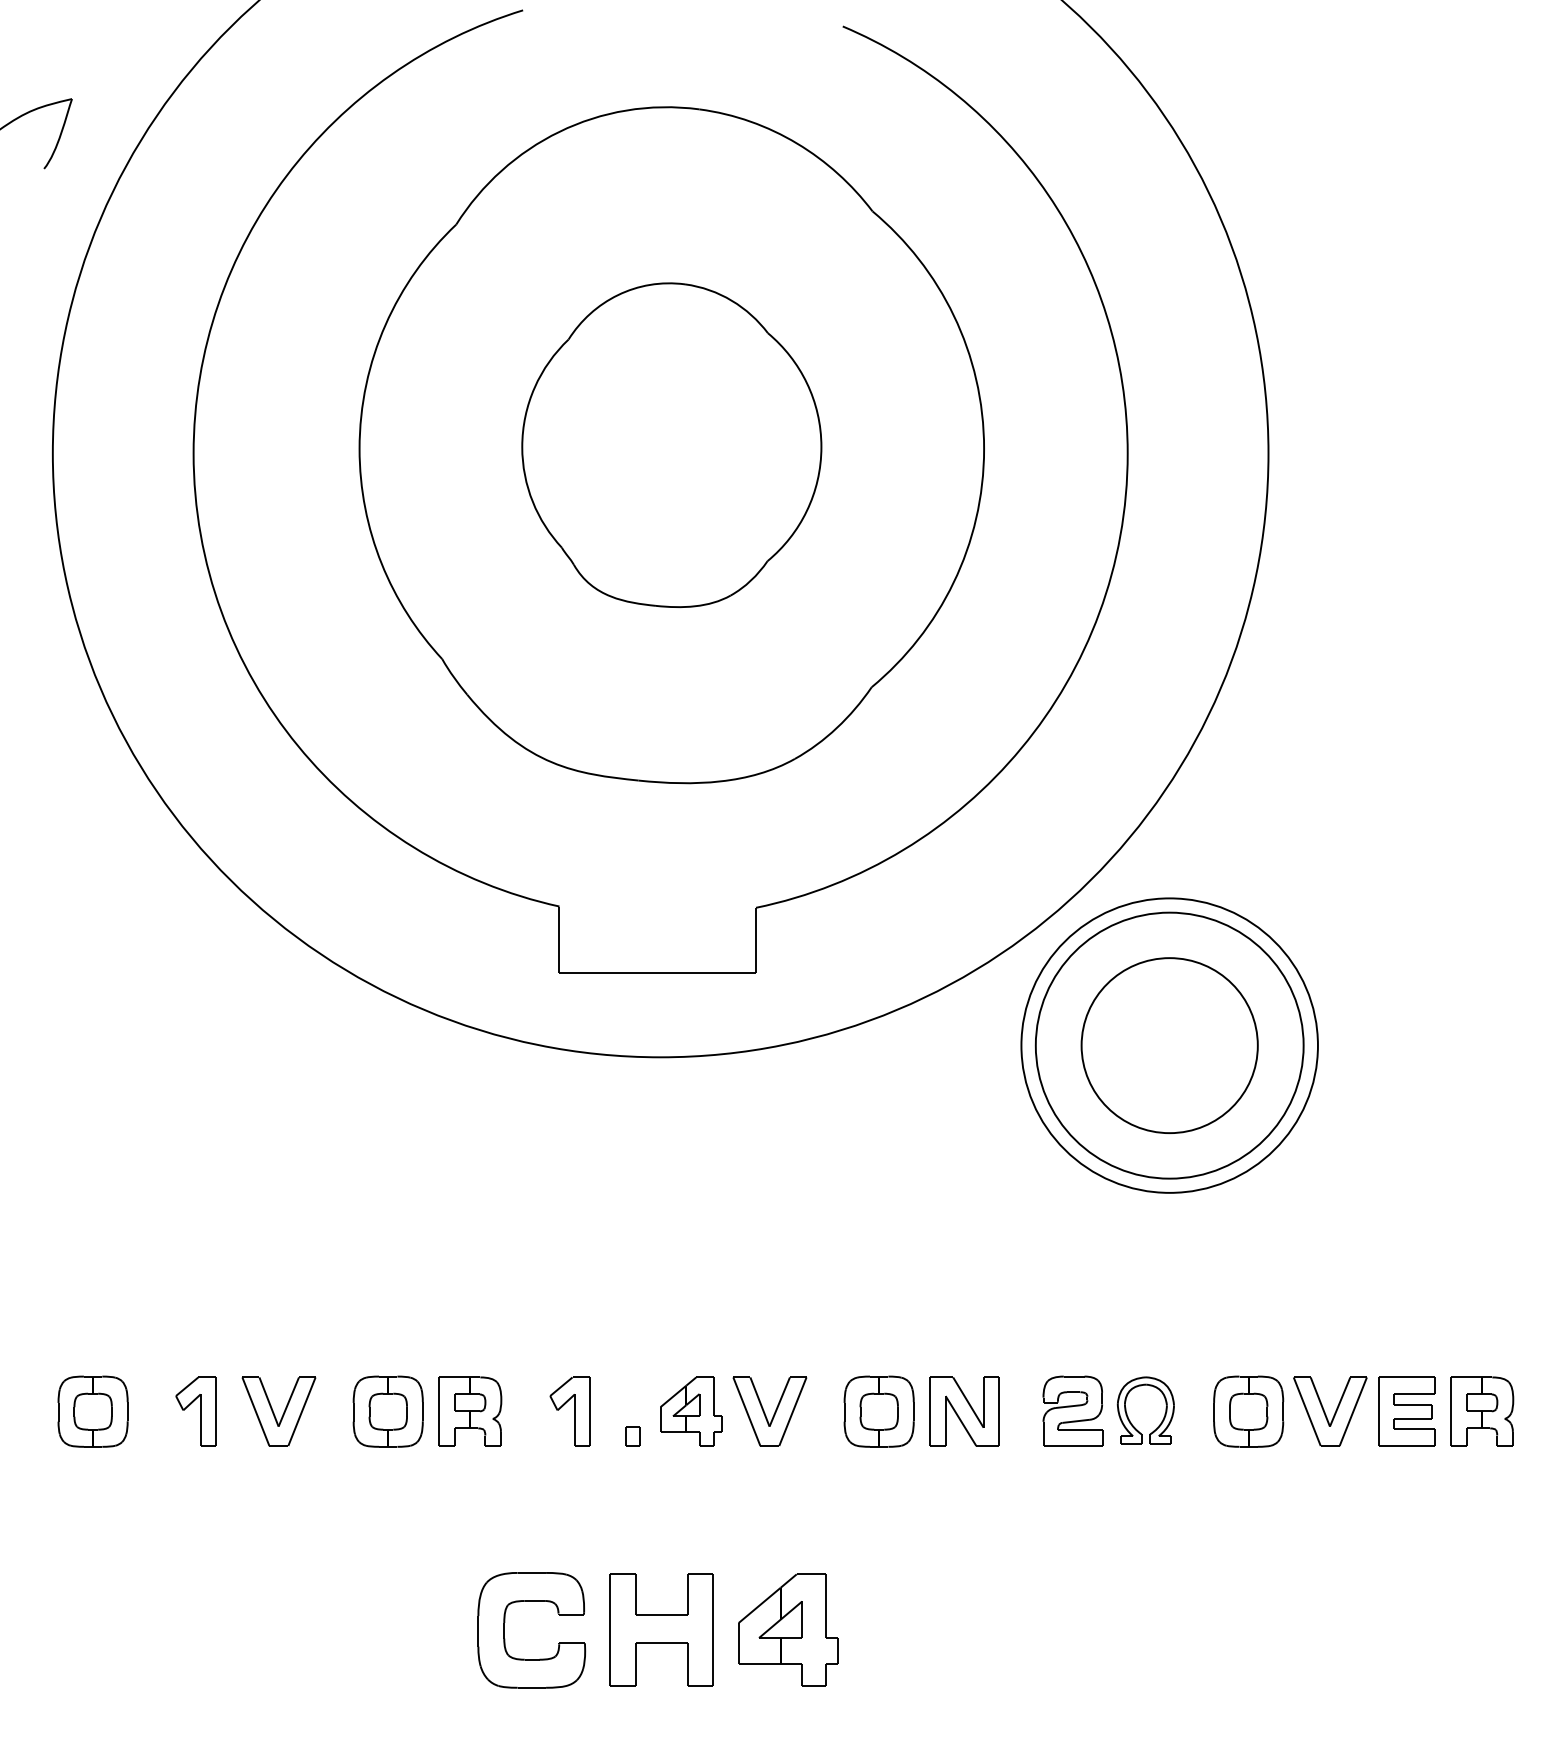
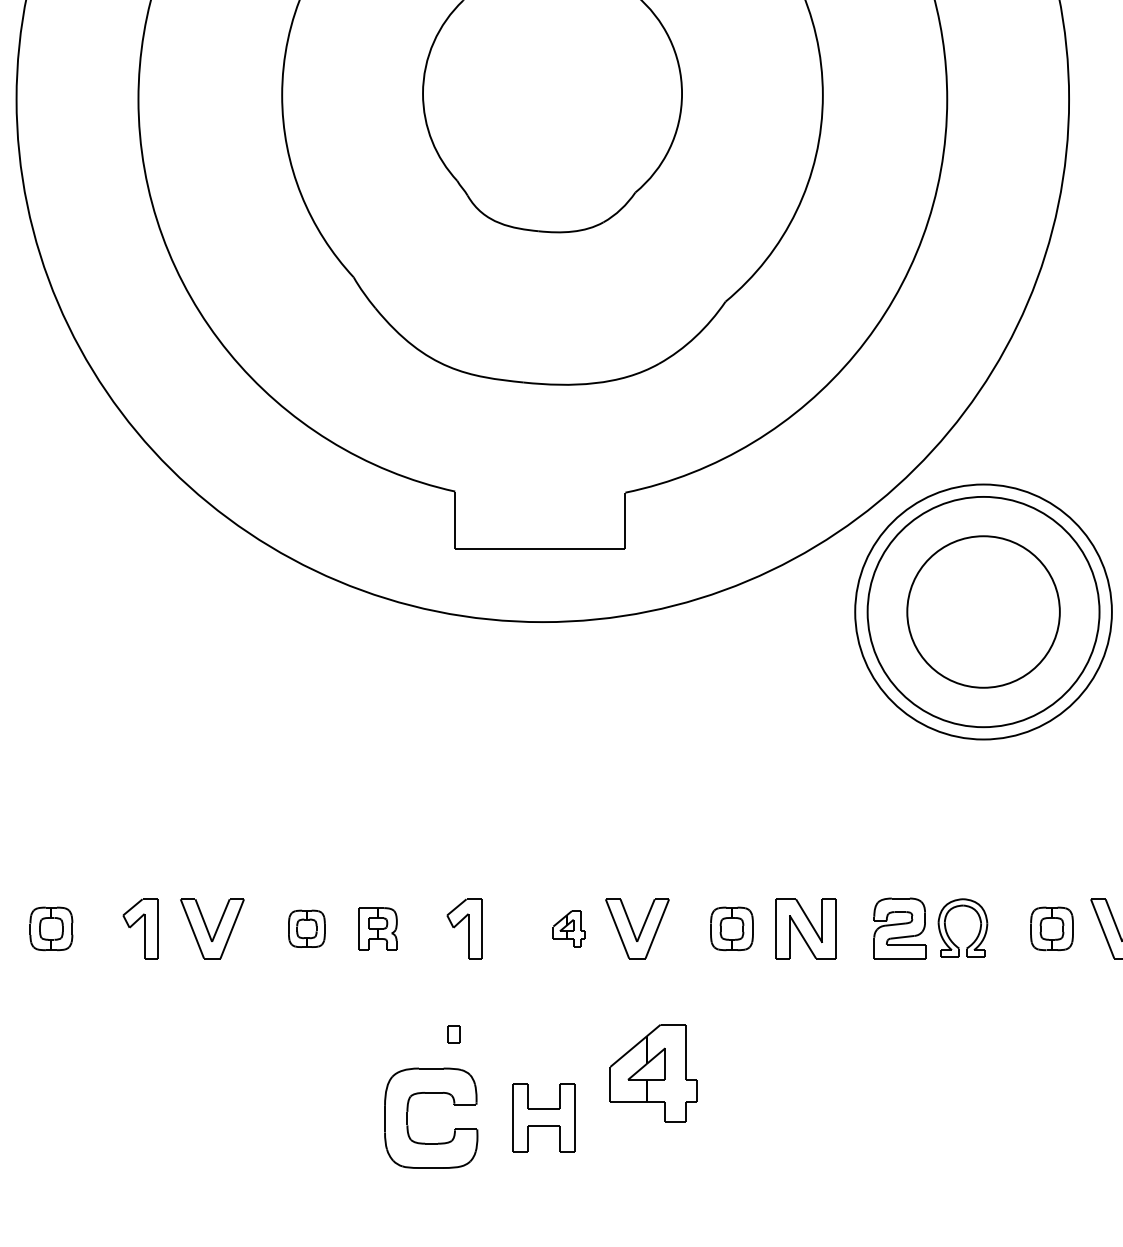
part: (92, 1411) -> (50, 928), size x0.7
part: (387, 1411) -> (306, 928), size x0.6
part: (470, 1411) -> (378, 928), size x0.7
part: (691, 1411) -> (569, 928), size x0.6
part: (878, 1411) -> (731, 928), size x0.7
part: (1248, 1411) -> (1051, 928), size x0.7
part: (632, 1436) -> (453, 1034), moved
part: (661, 1629) -> (543, 1117), size x0.7
part: (788, 1629) -> (653, 1072), moved

